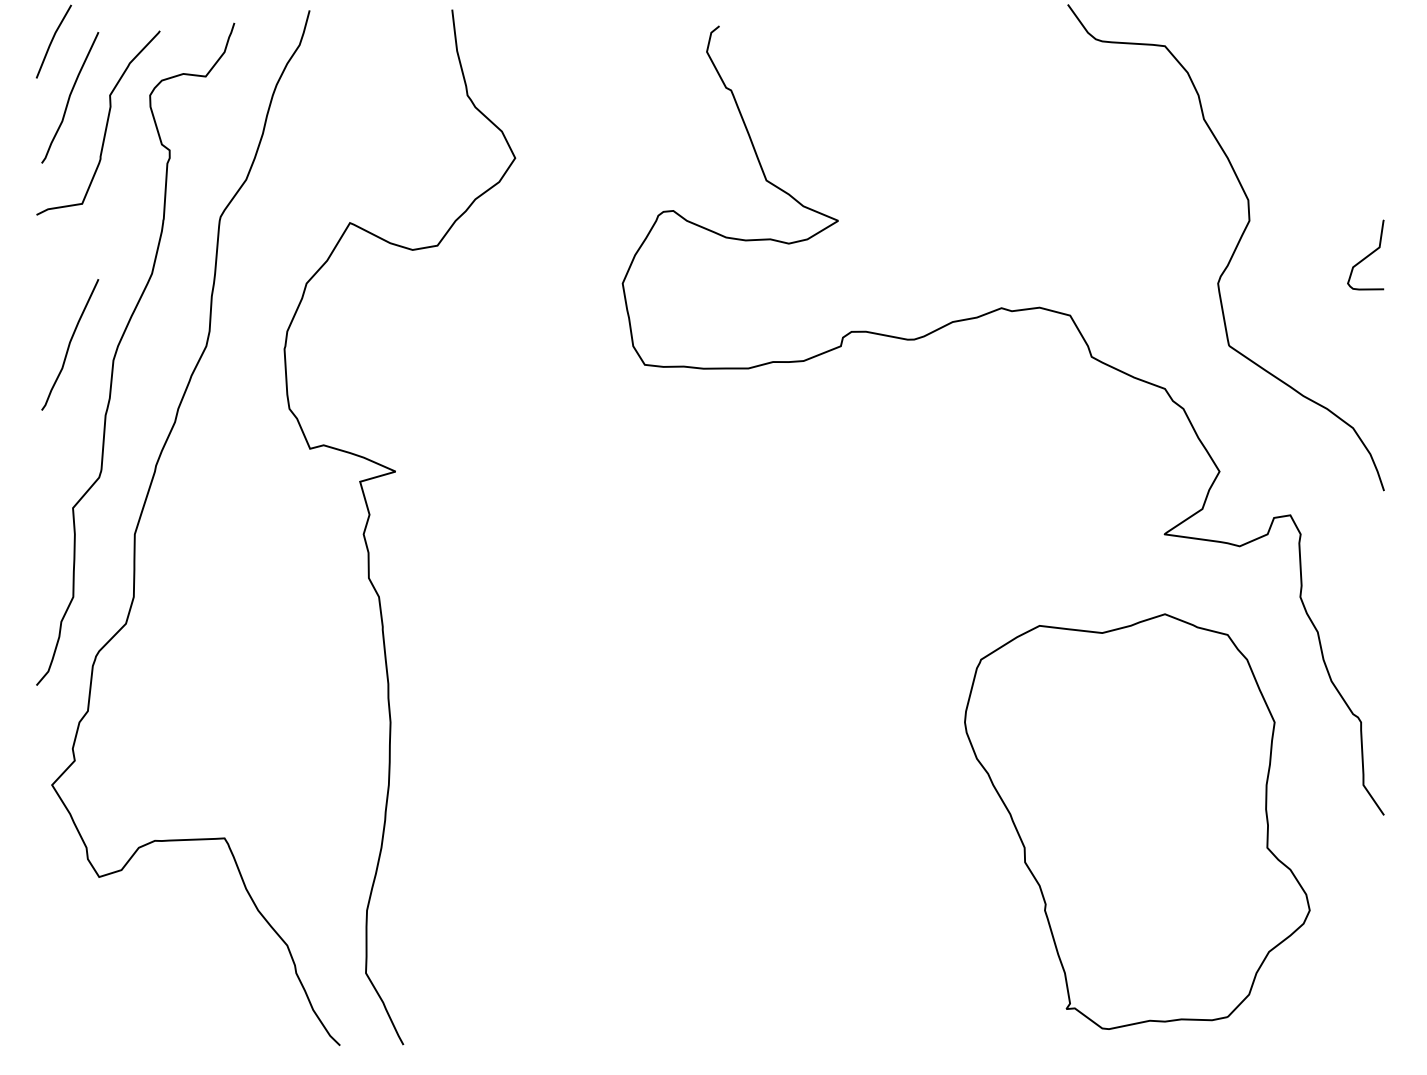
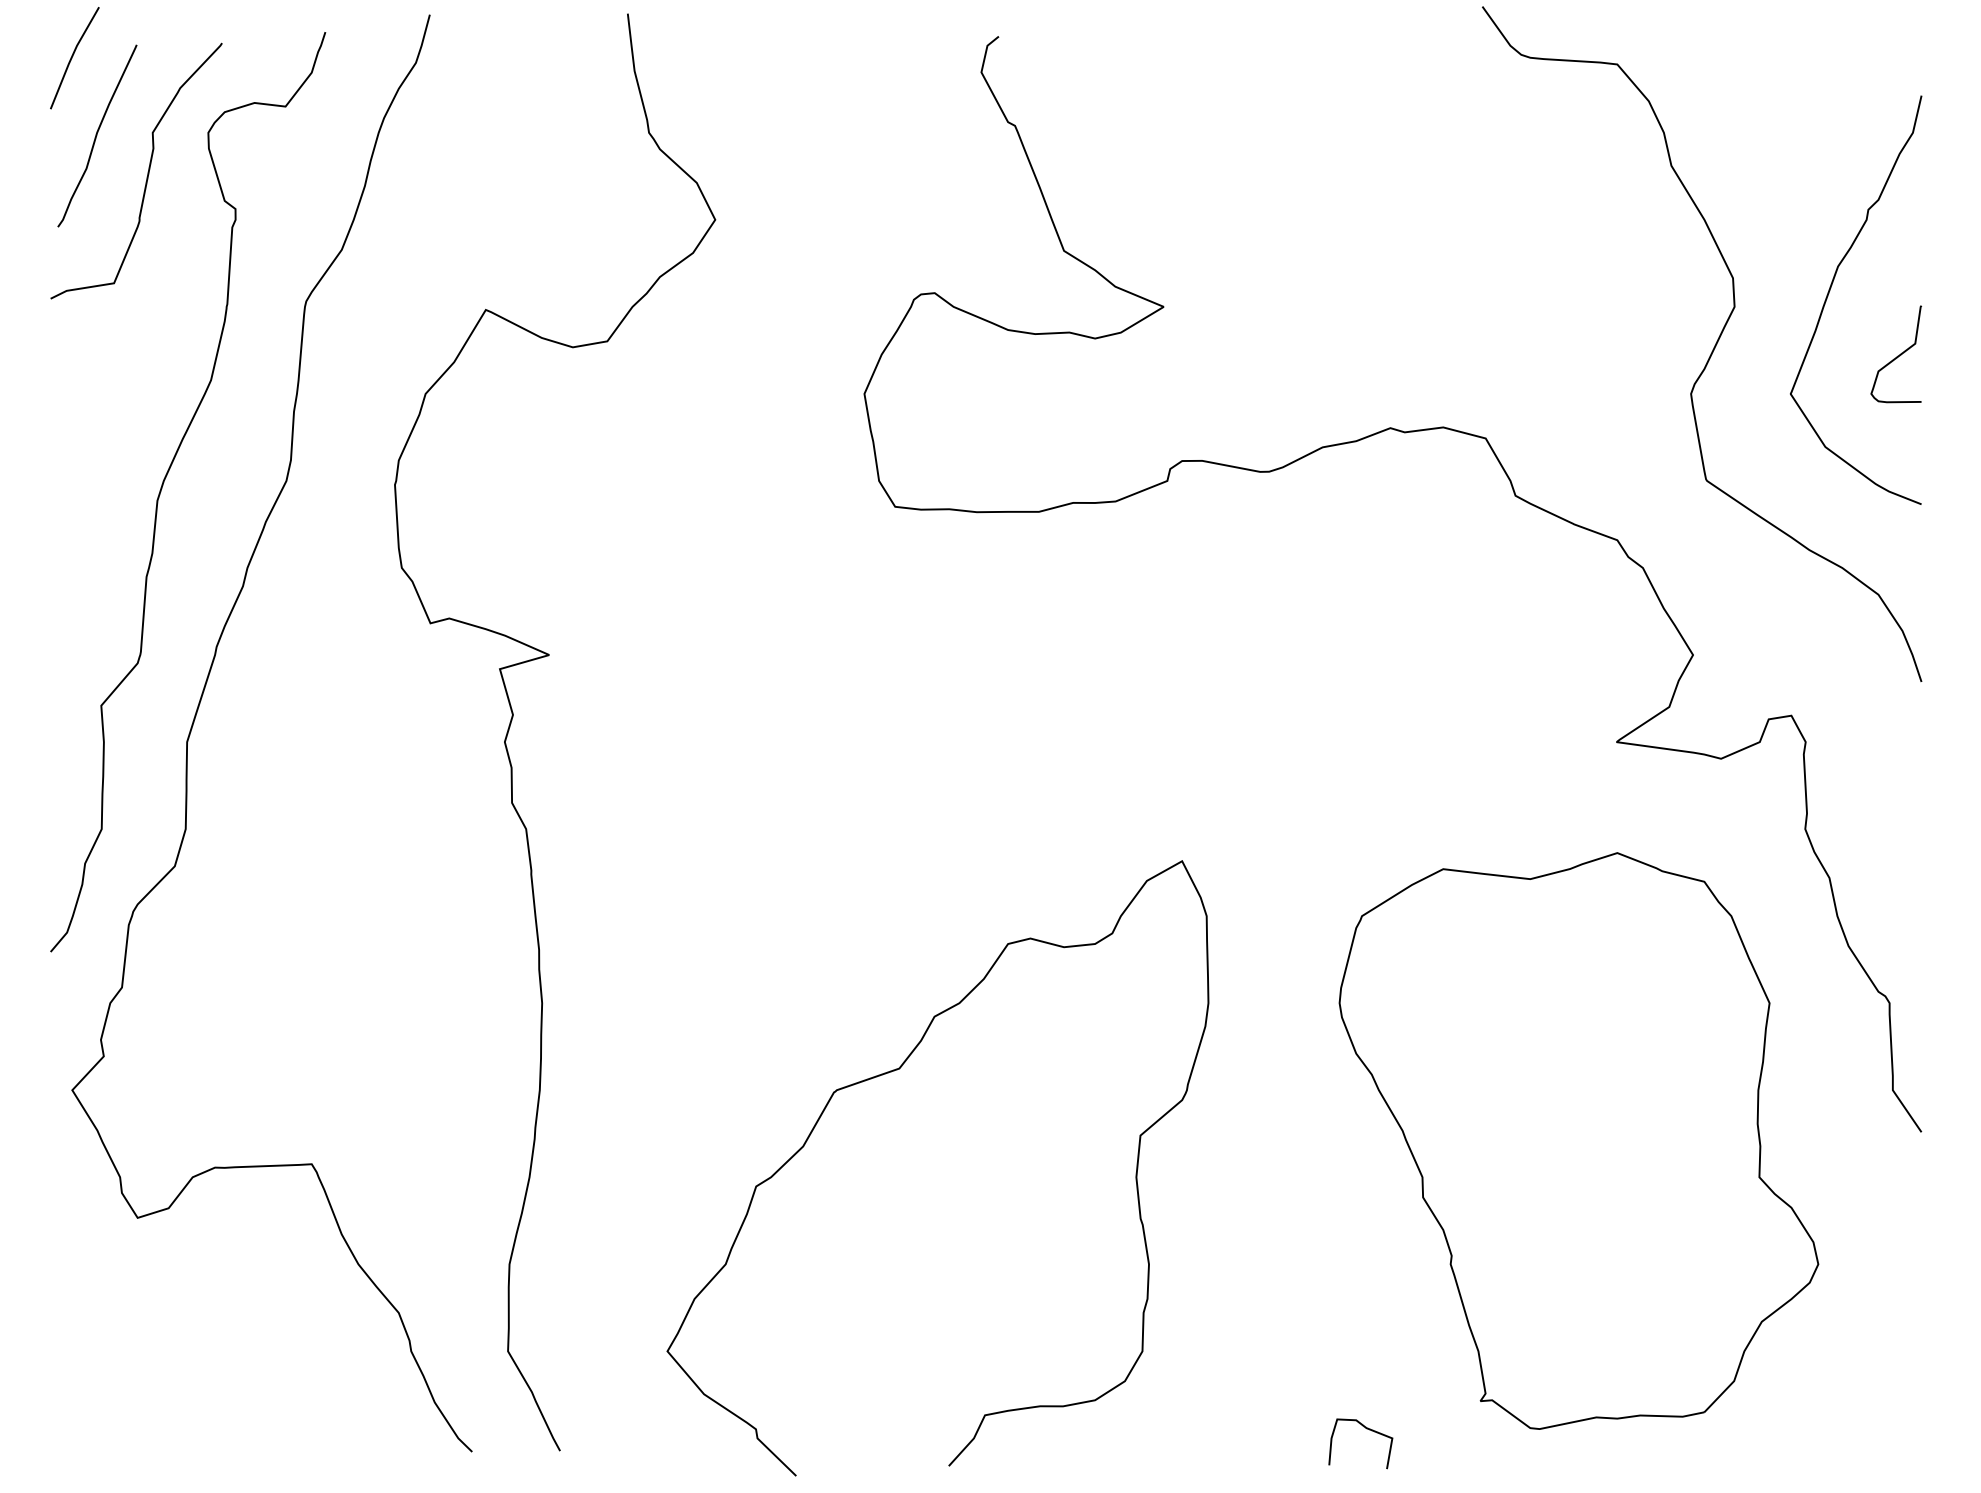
curve: (1319, 207) -> (1831, 288), added
curve: (70, 344) -> (97, 478), removed
curve: (646, 770) -> (897, 1070), added
curve: (984, 1029) -> (1366, 1429), added

